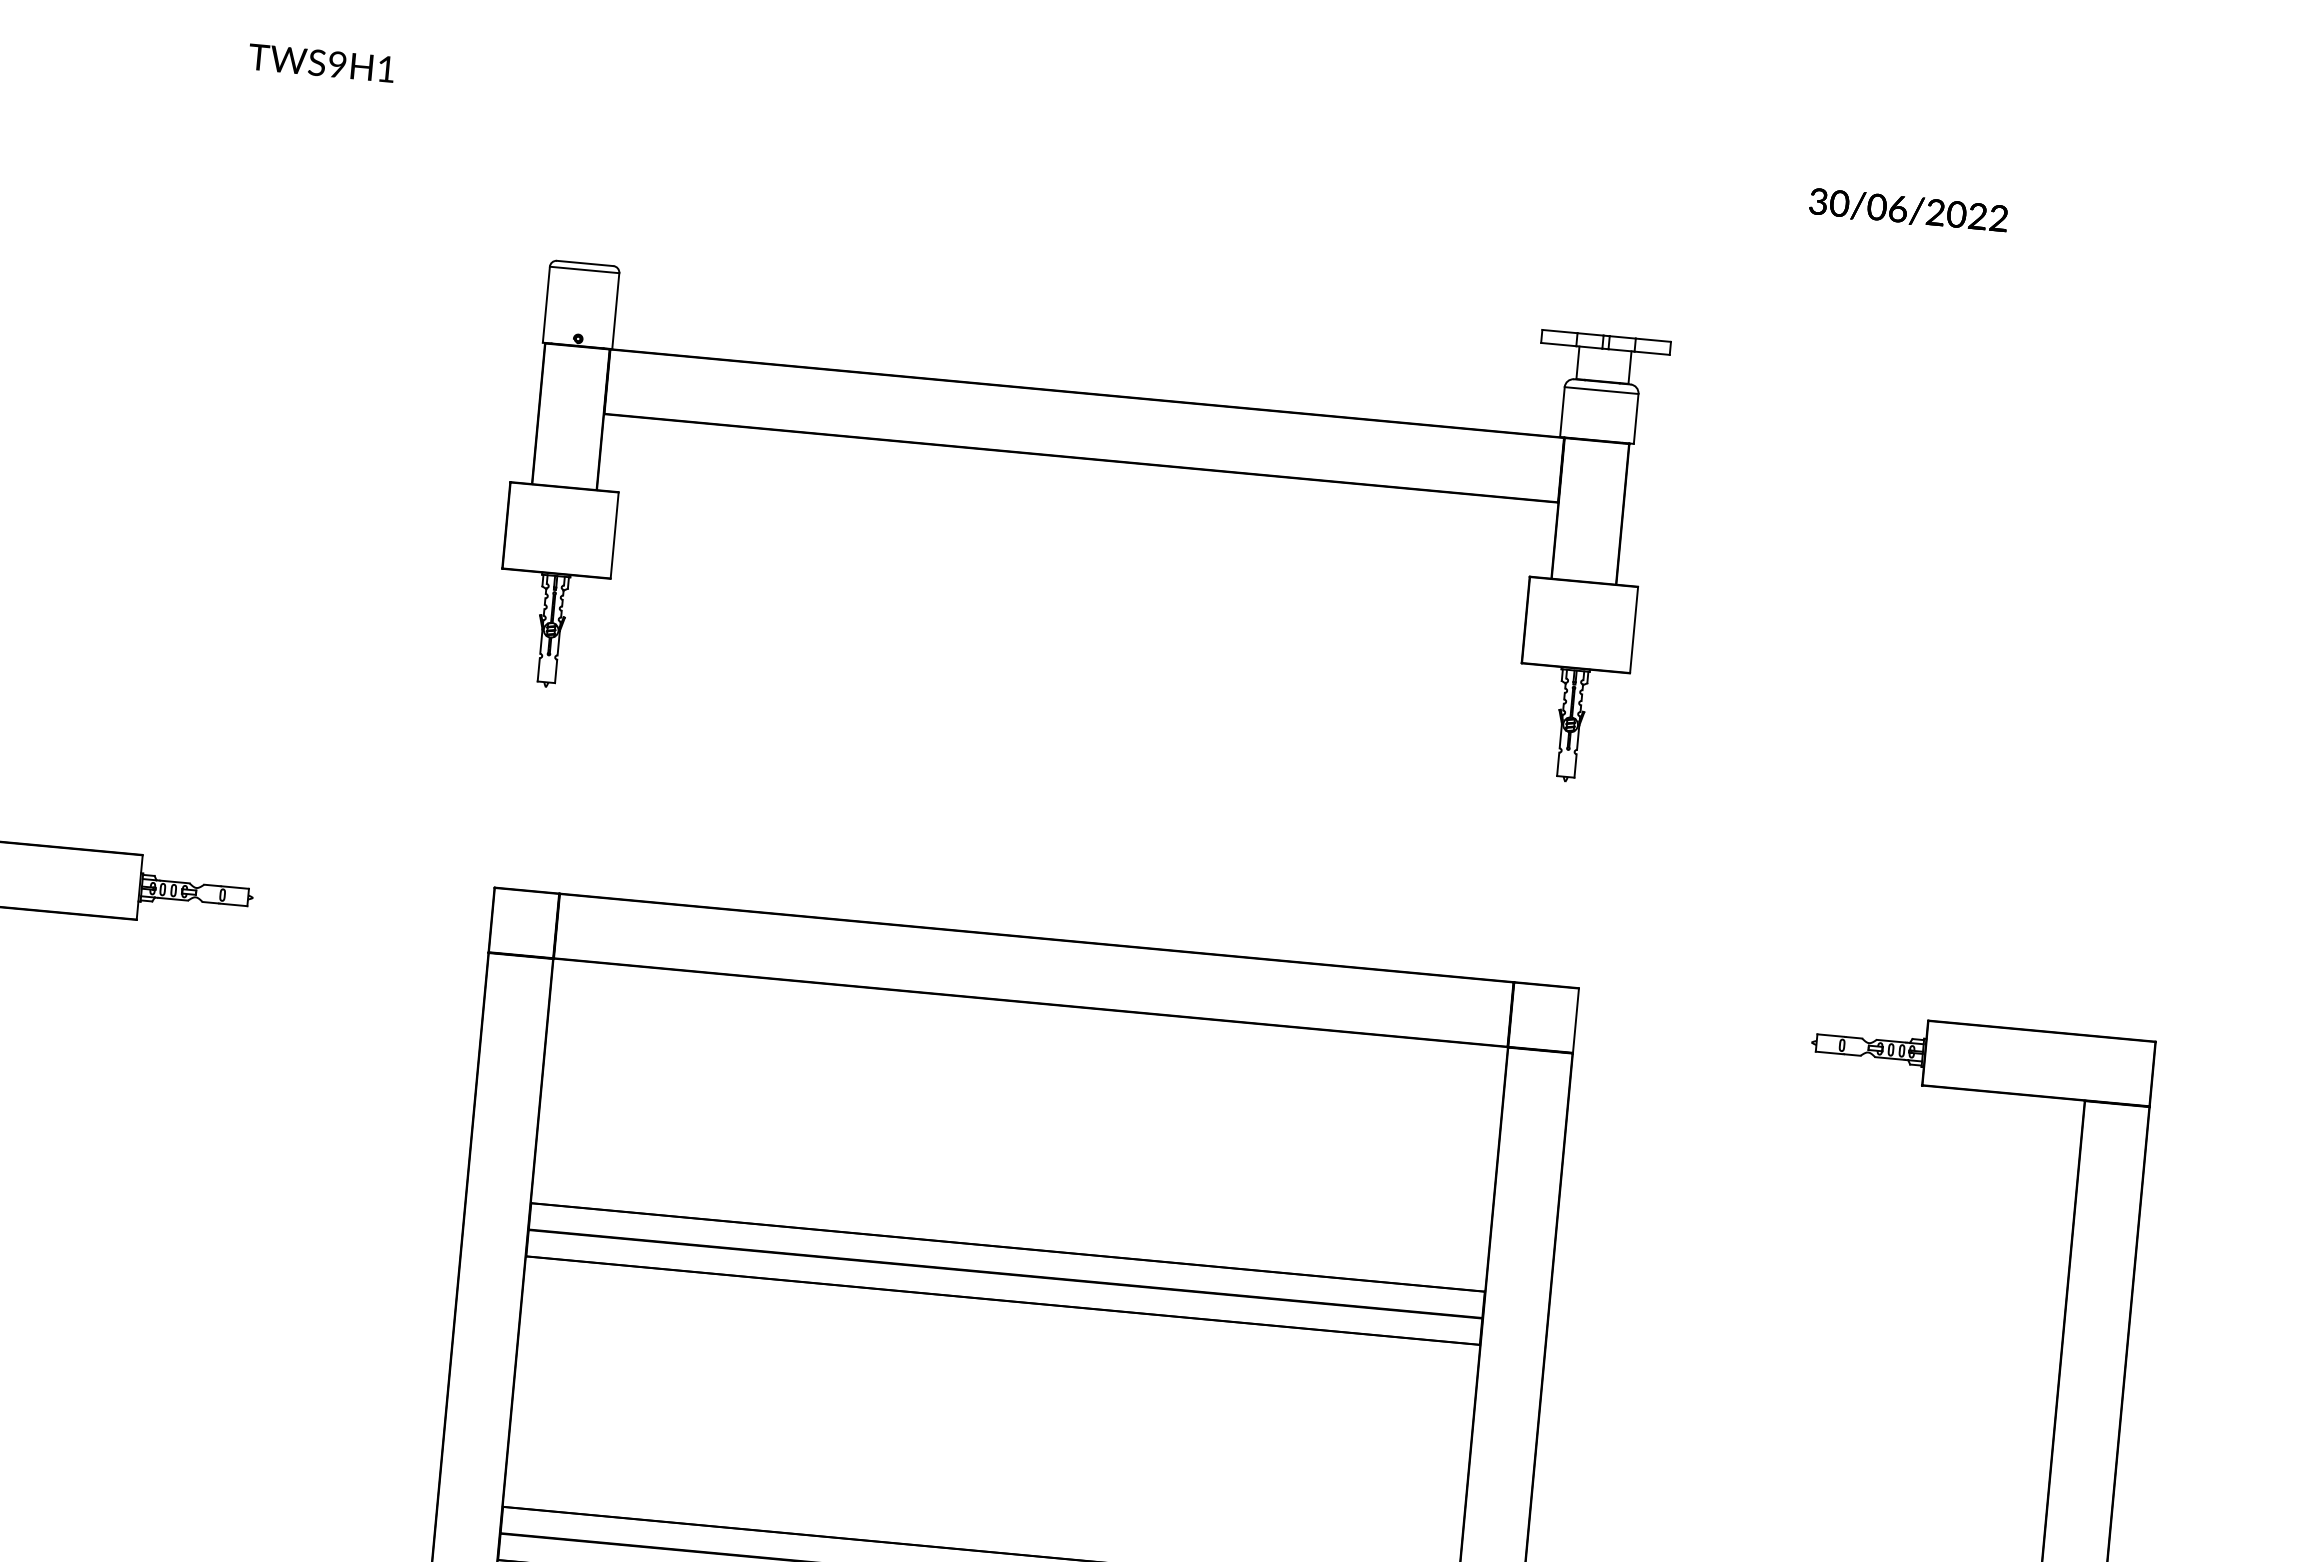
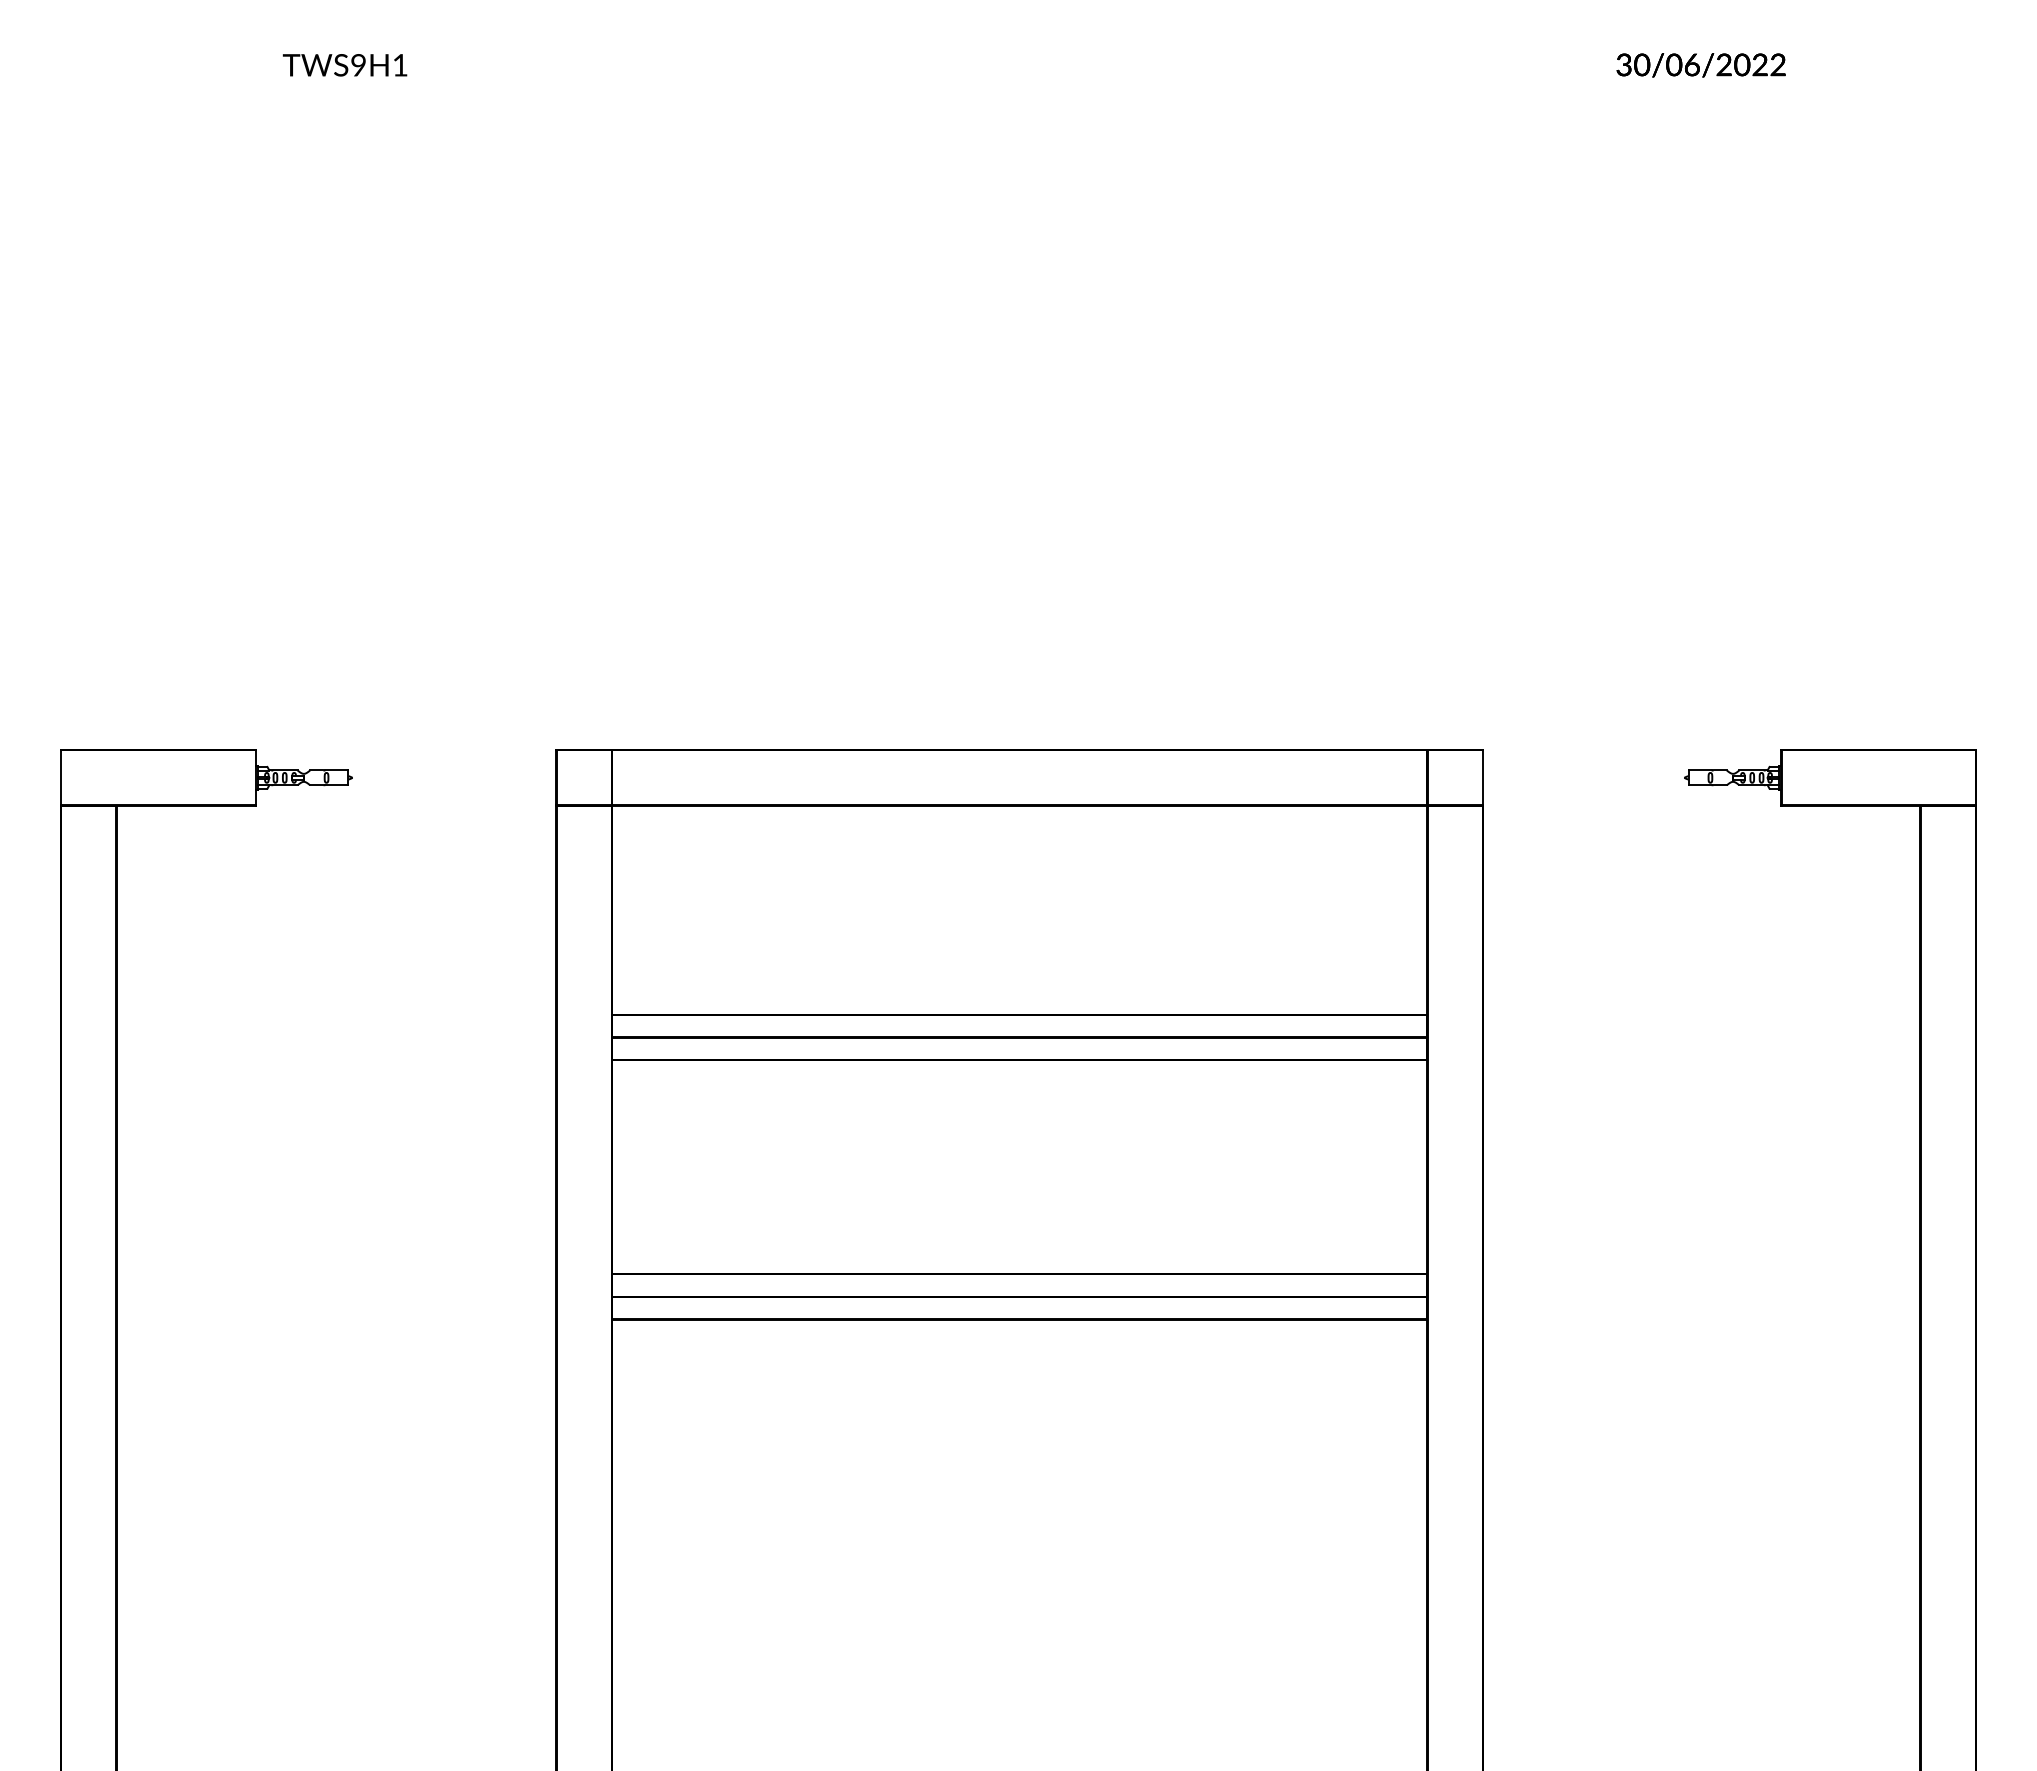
part: (1085, 458) -> (1023, 340), removed

